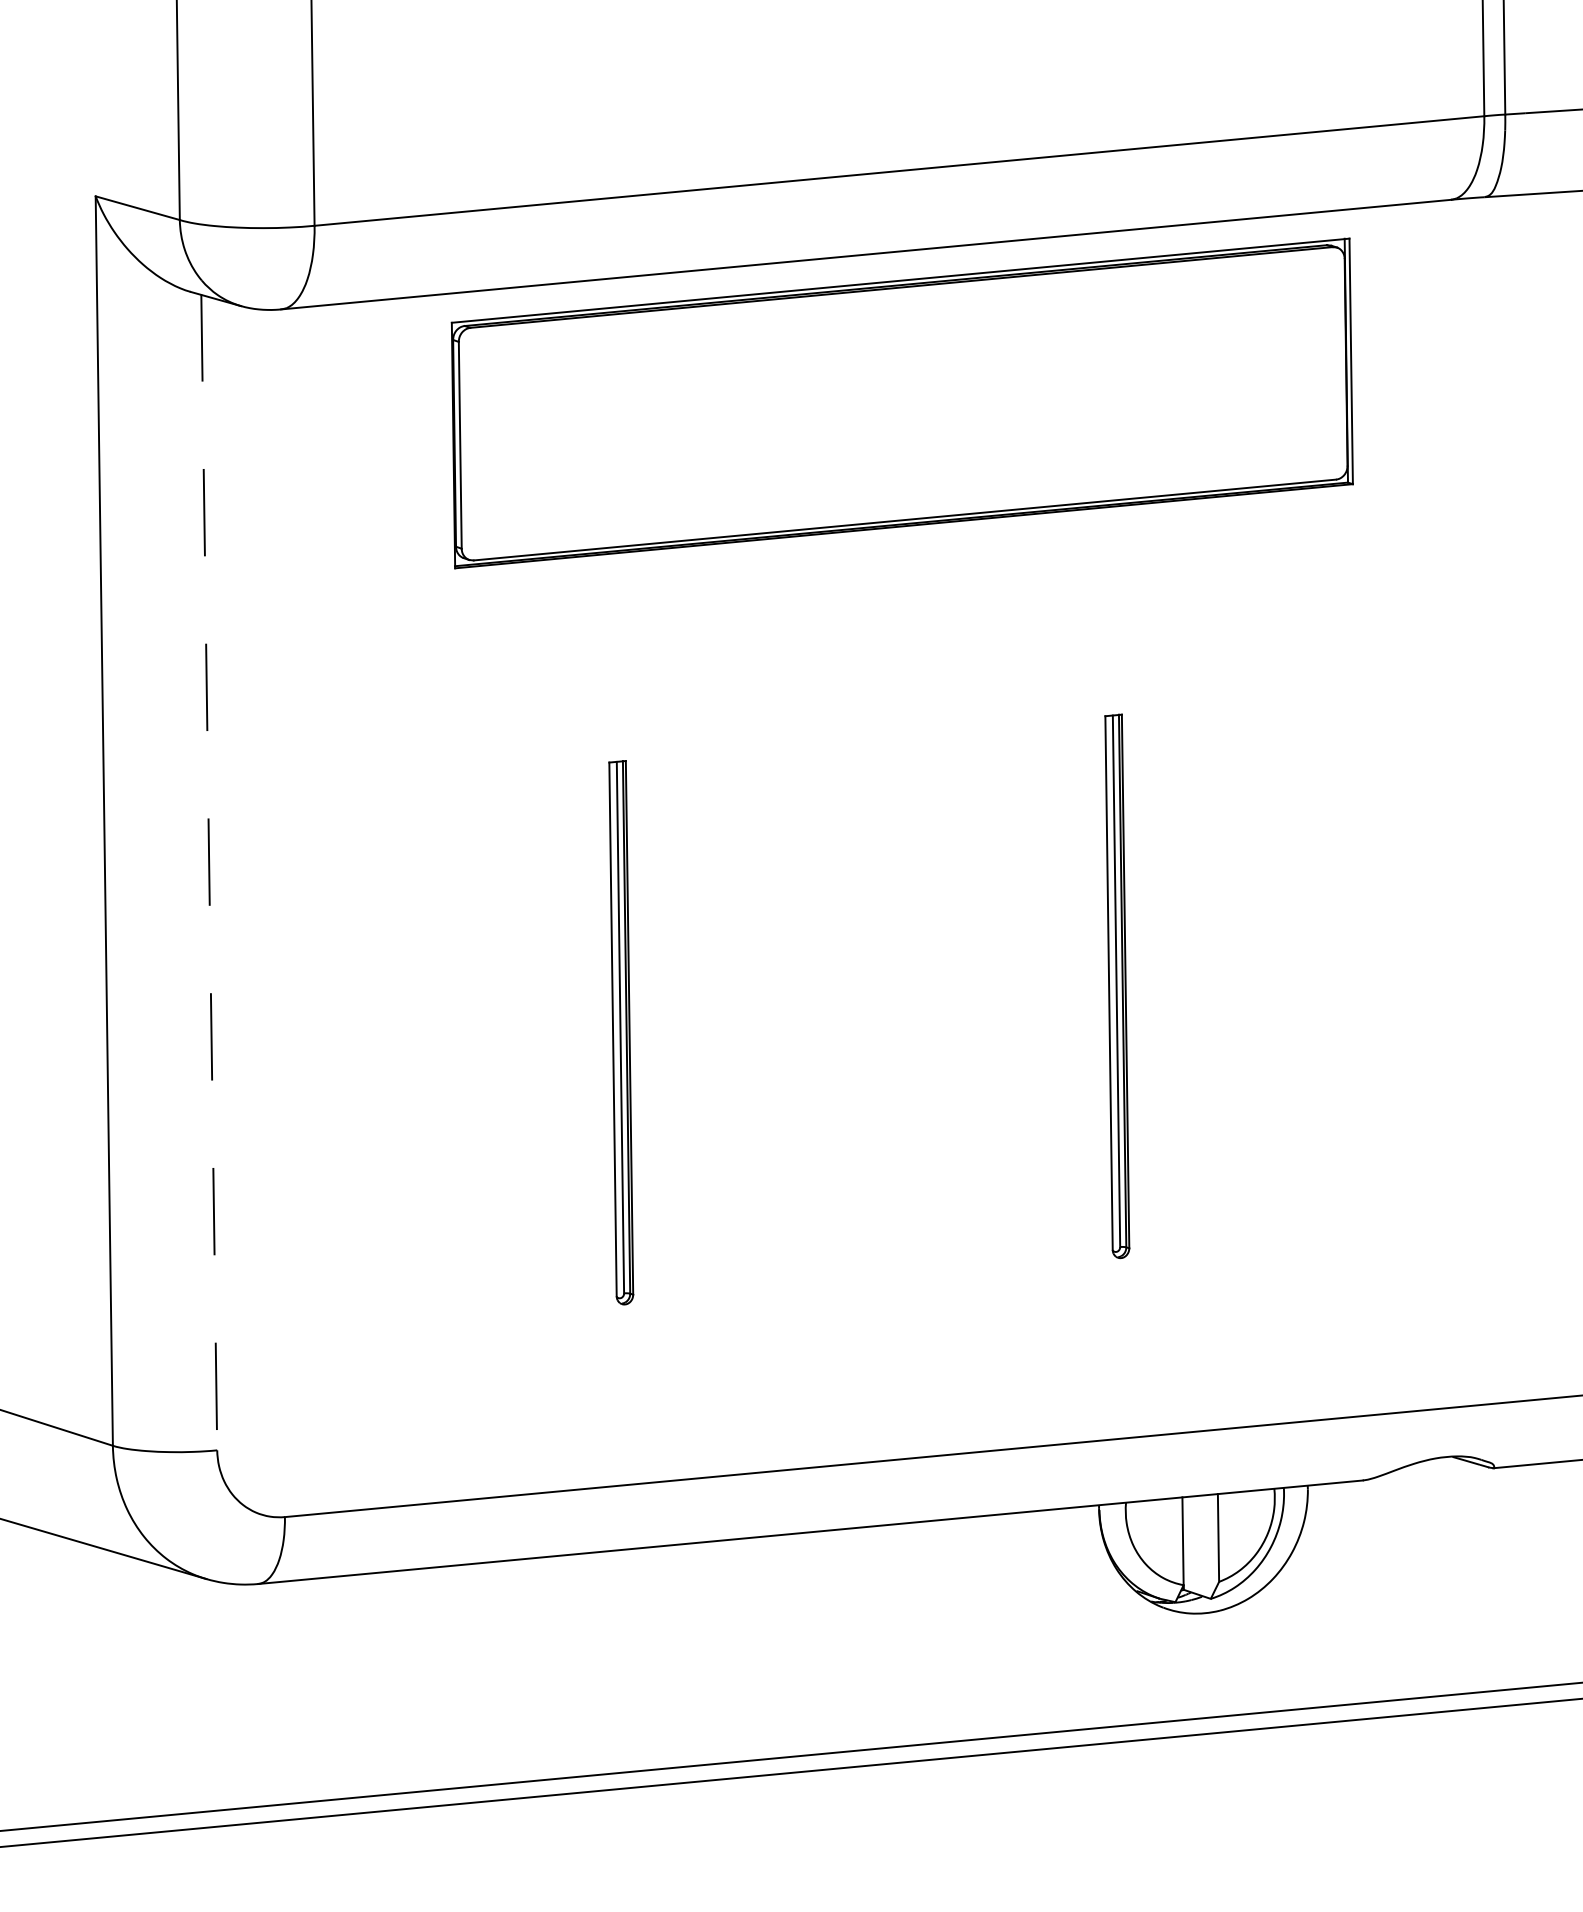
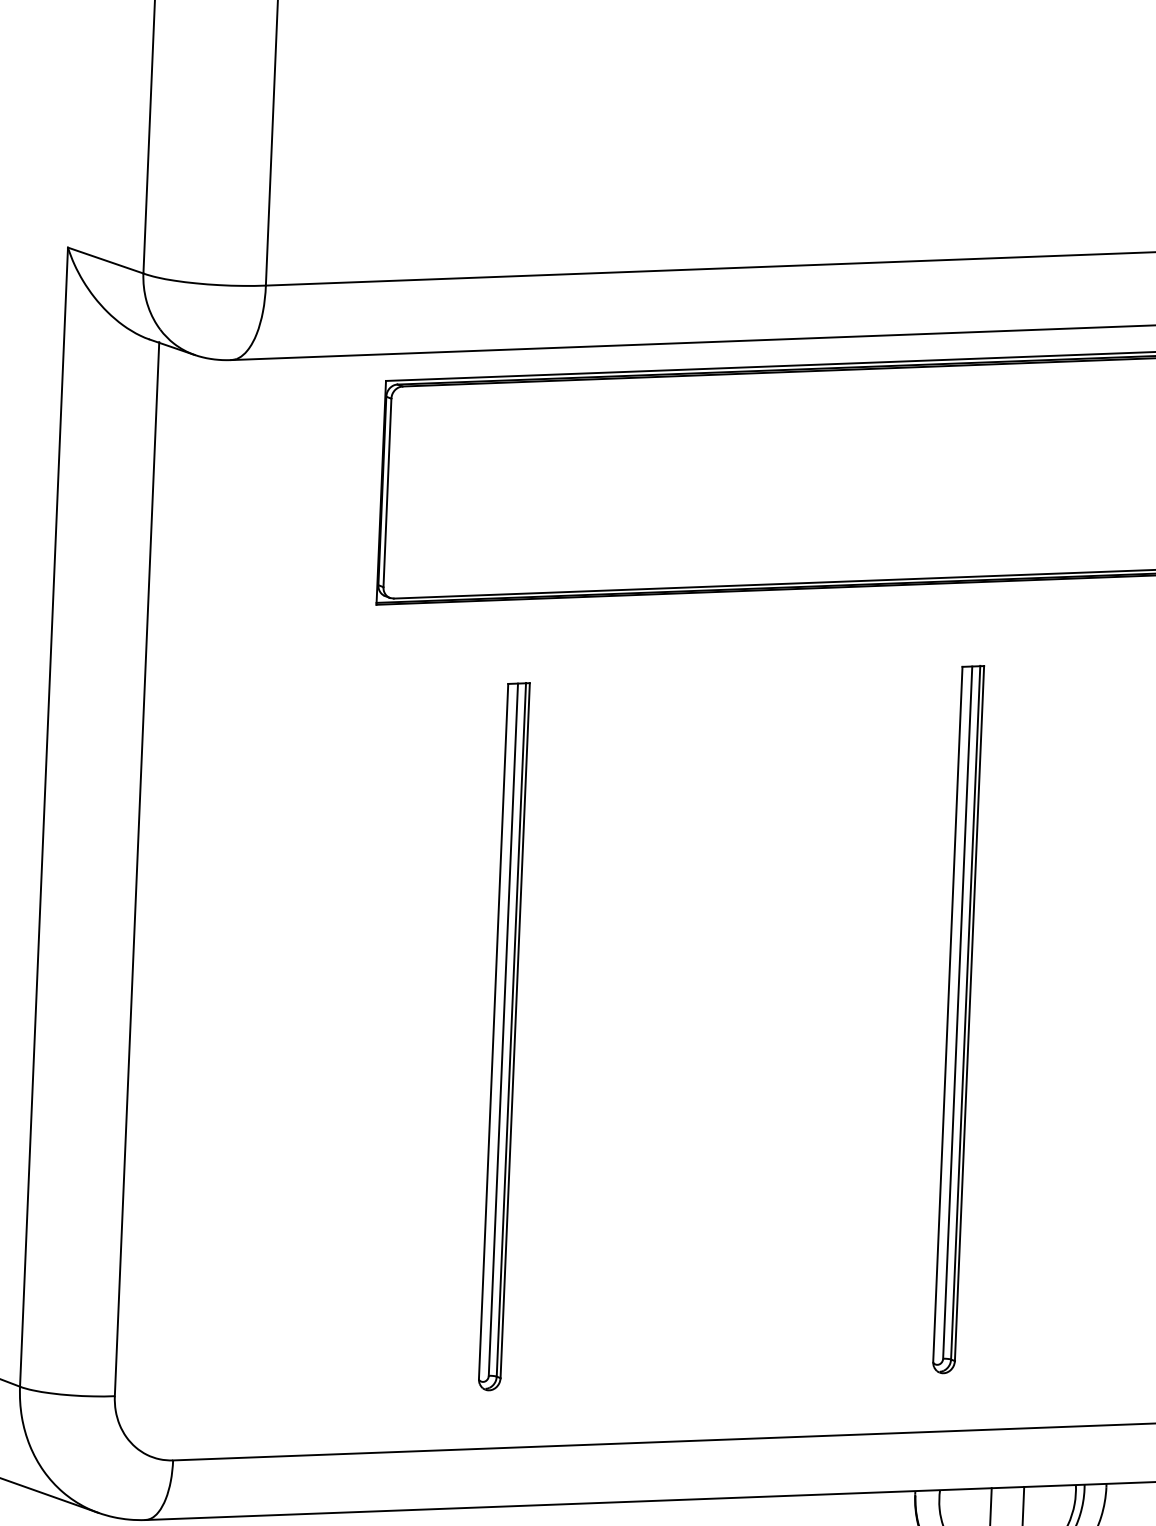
line: (209, 872) -> (137, 869), dashed -> solid
part: (1117, 986) -> (958, 1019), size x1.43
part: (621, 1032) -> (504, 1036), size x1.43

